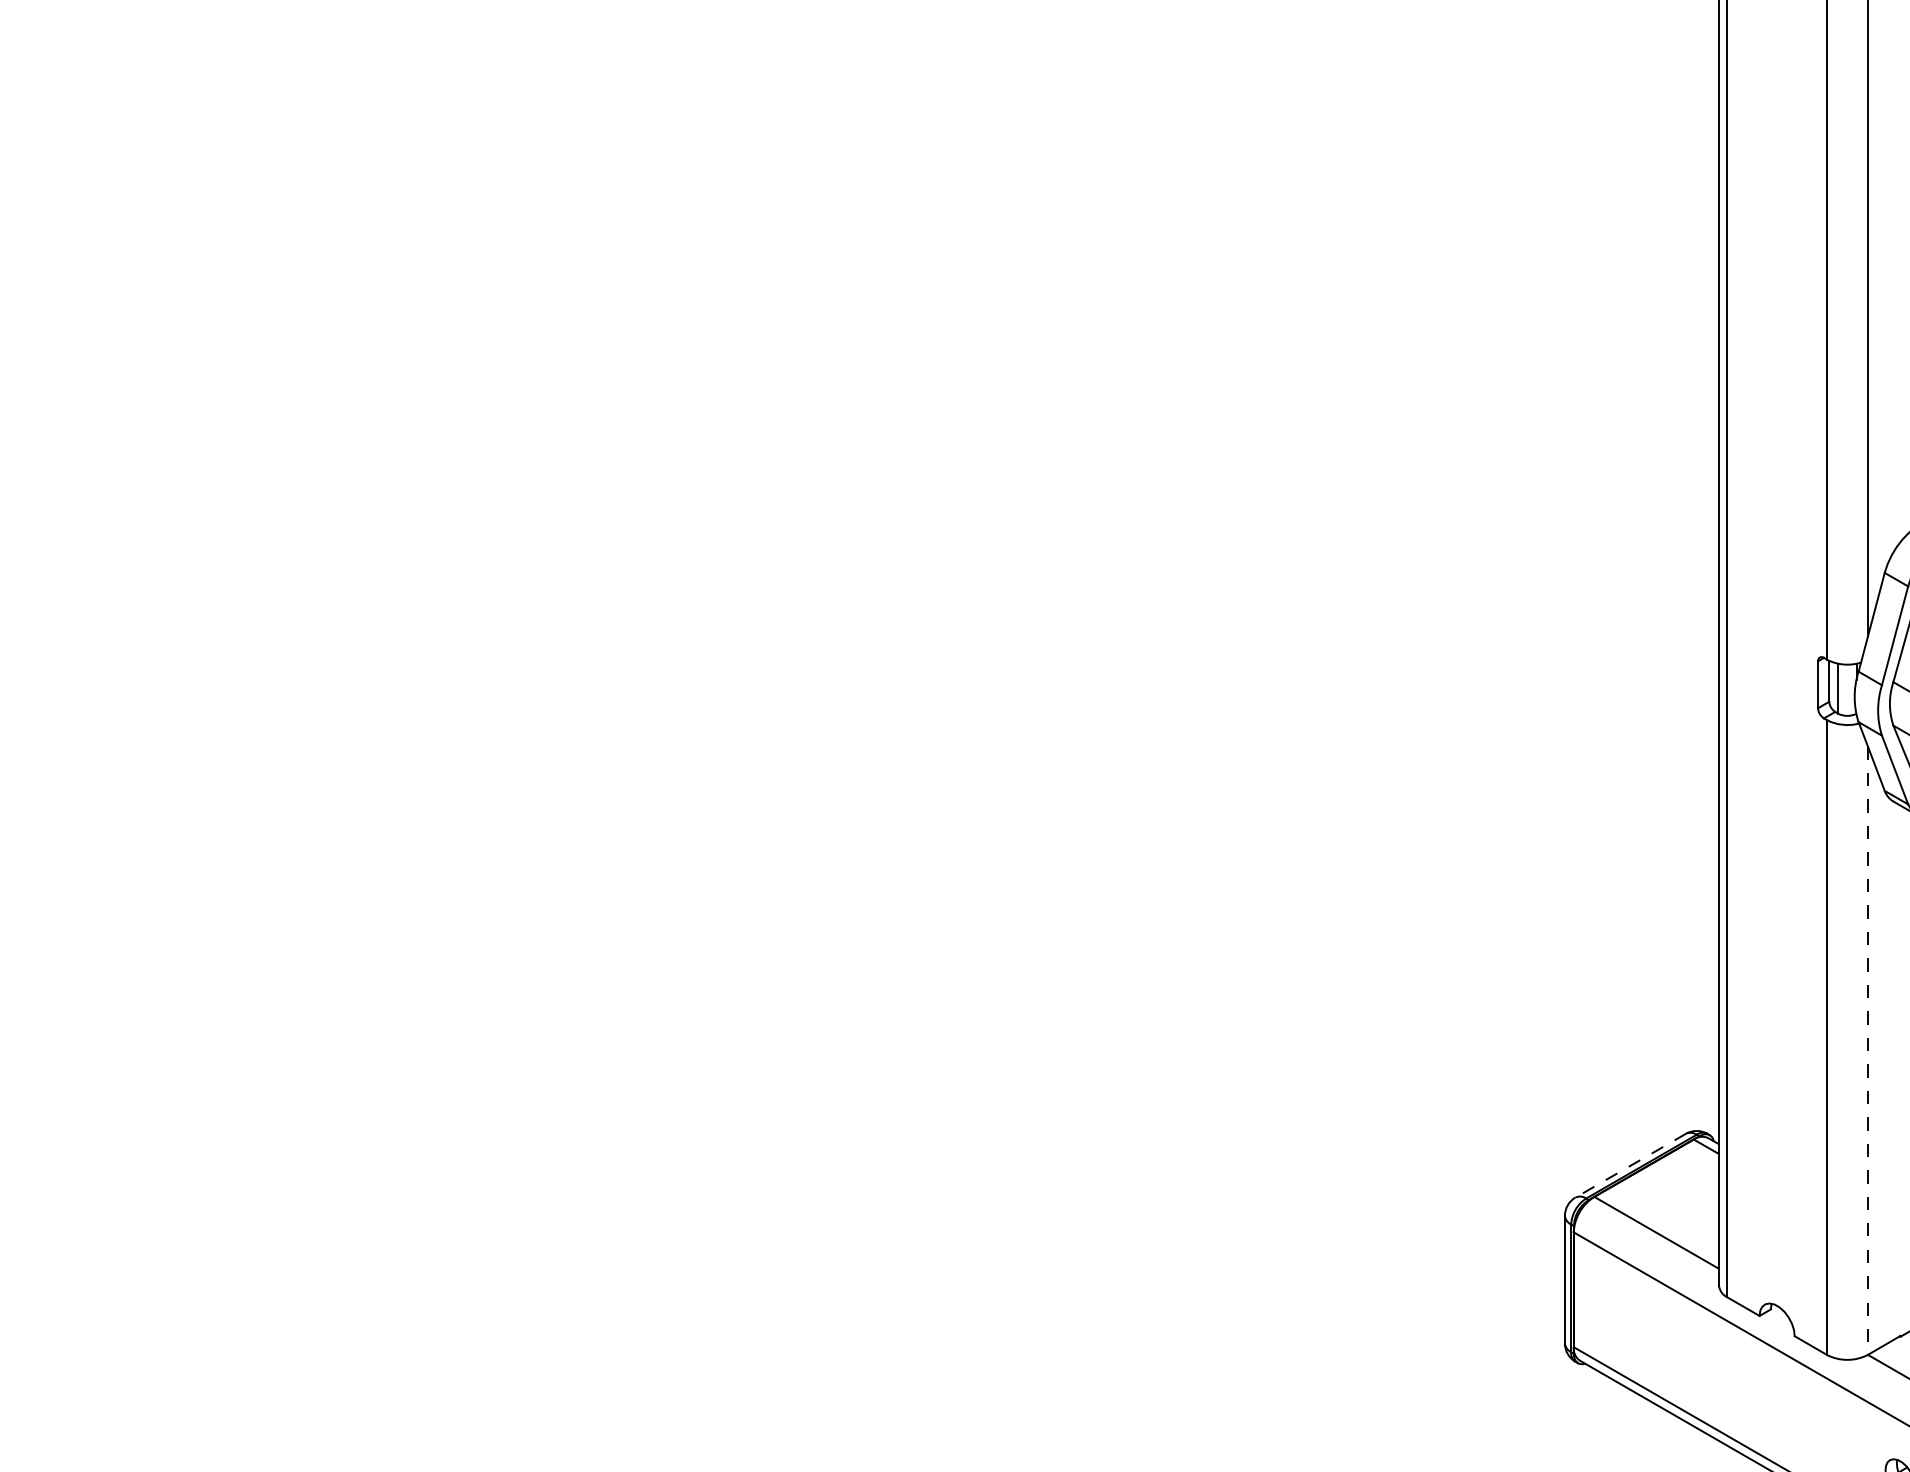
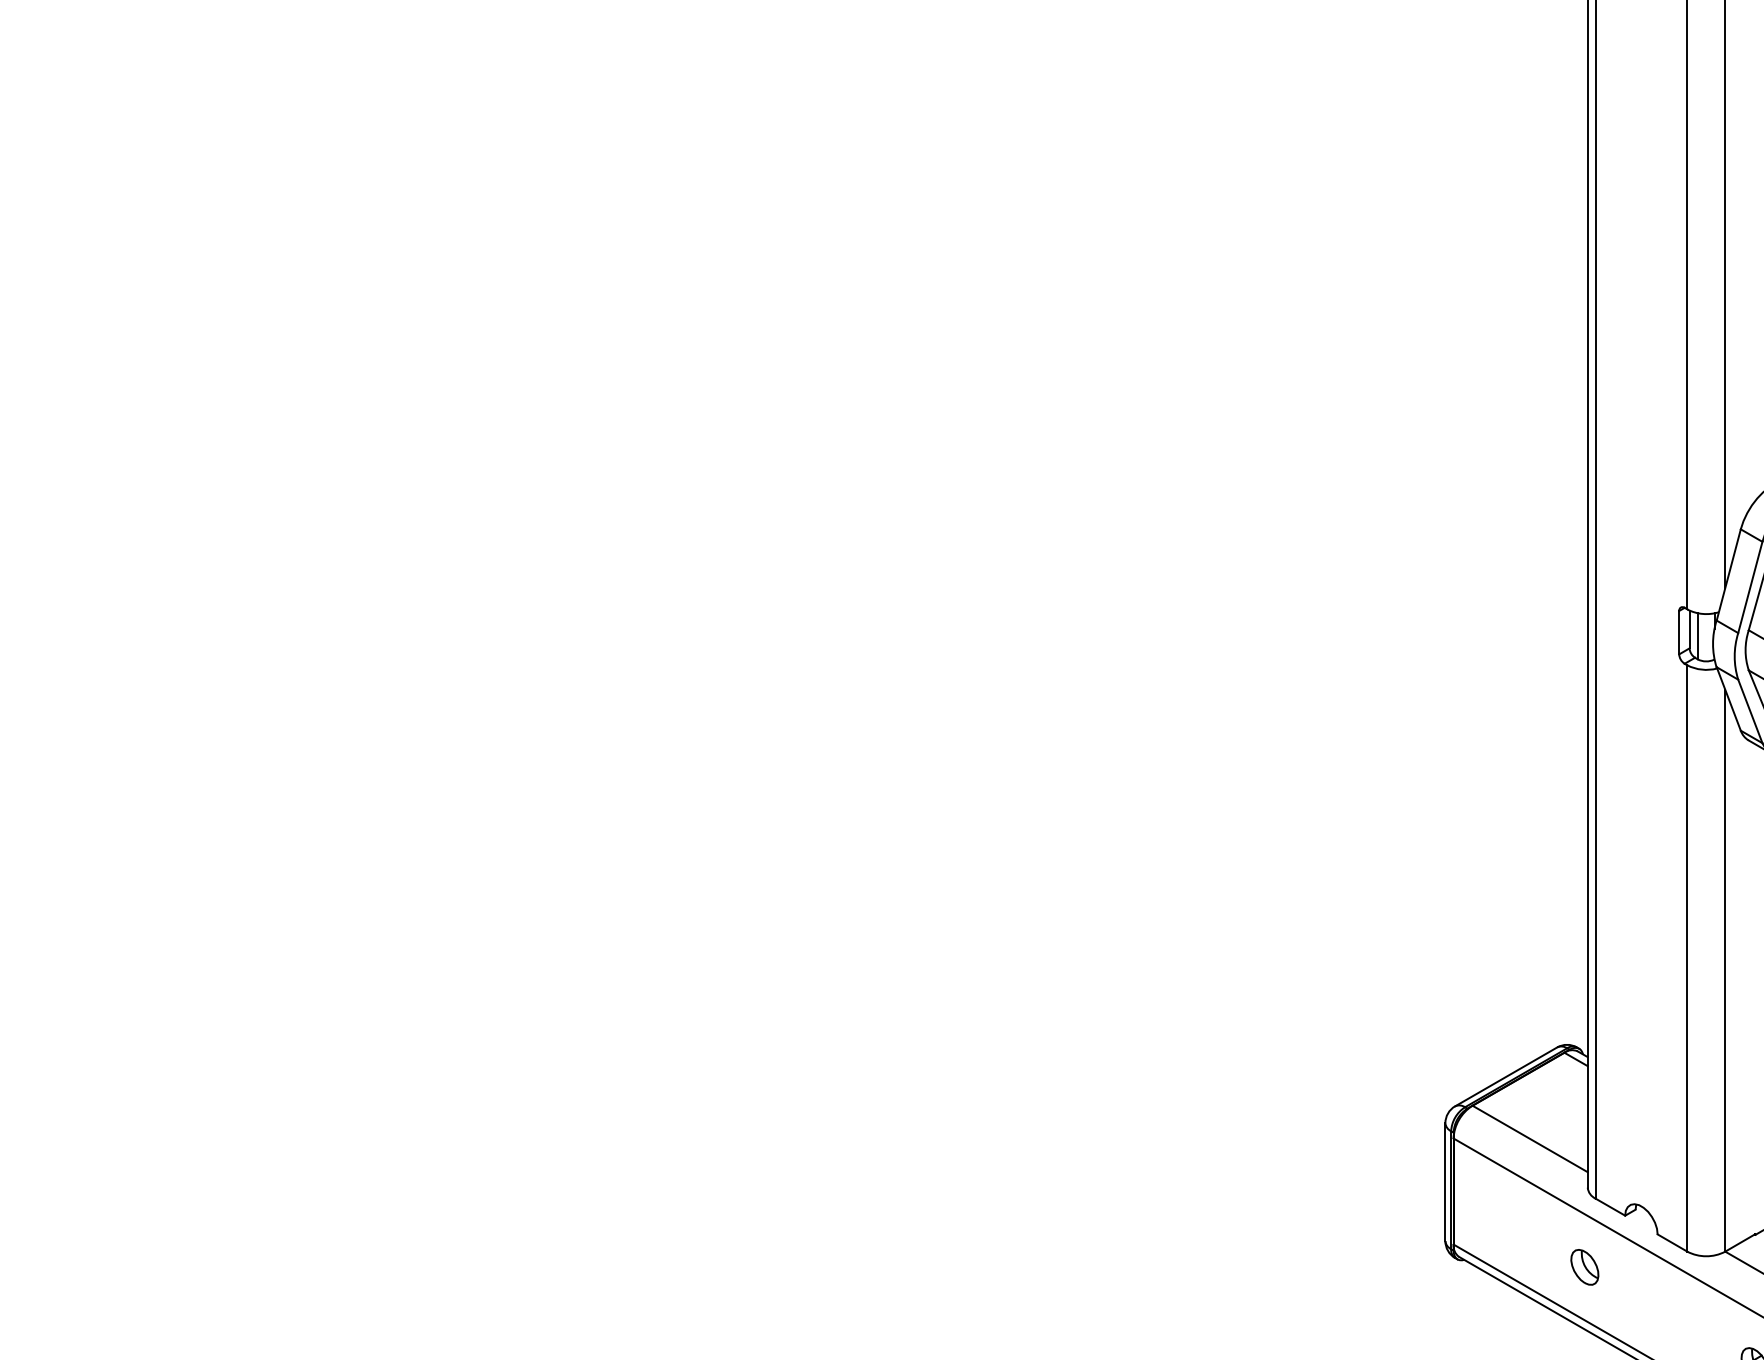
line: (1867, 1051) -> (1724, 971), dashed -> solid
line: (1630, 1165) -> (1505, 1076), dashed -> solid
part: (1715, 1371) -> (1584, 1267), added

